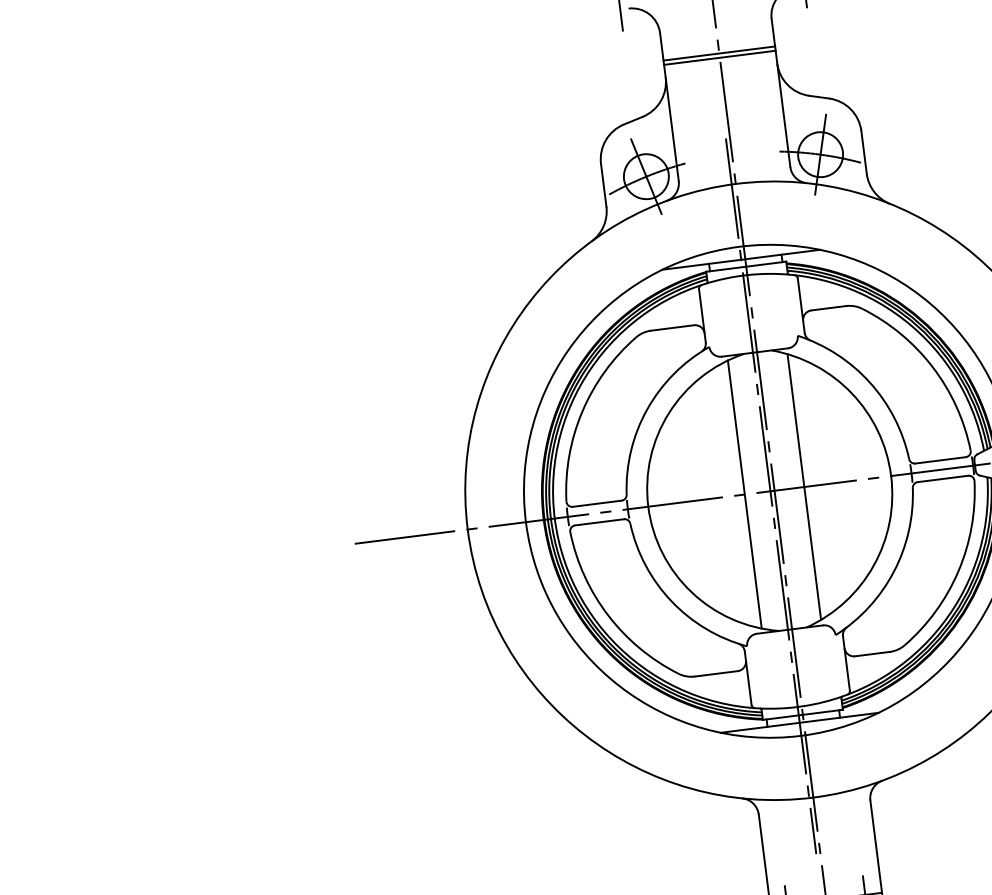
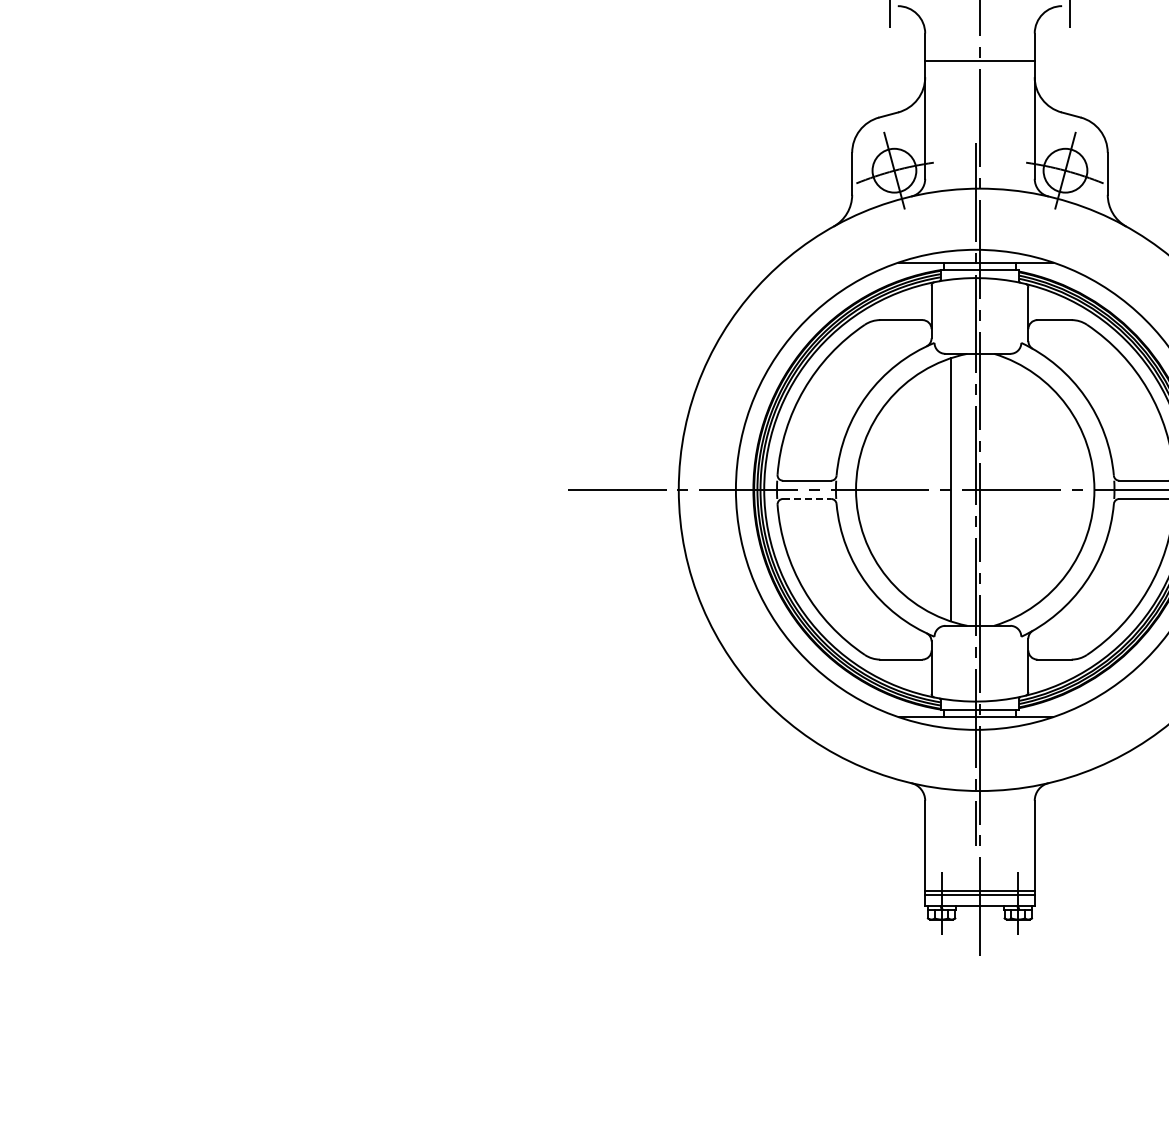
line: (719, 57) -> (979, 64), removed
line: (804, 486) -> (1009, 489), removed
line: (599, 521) -> (807, 498), solid -> dashed

